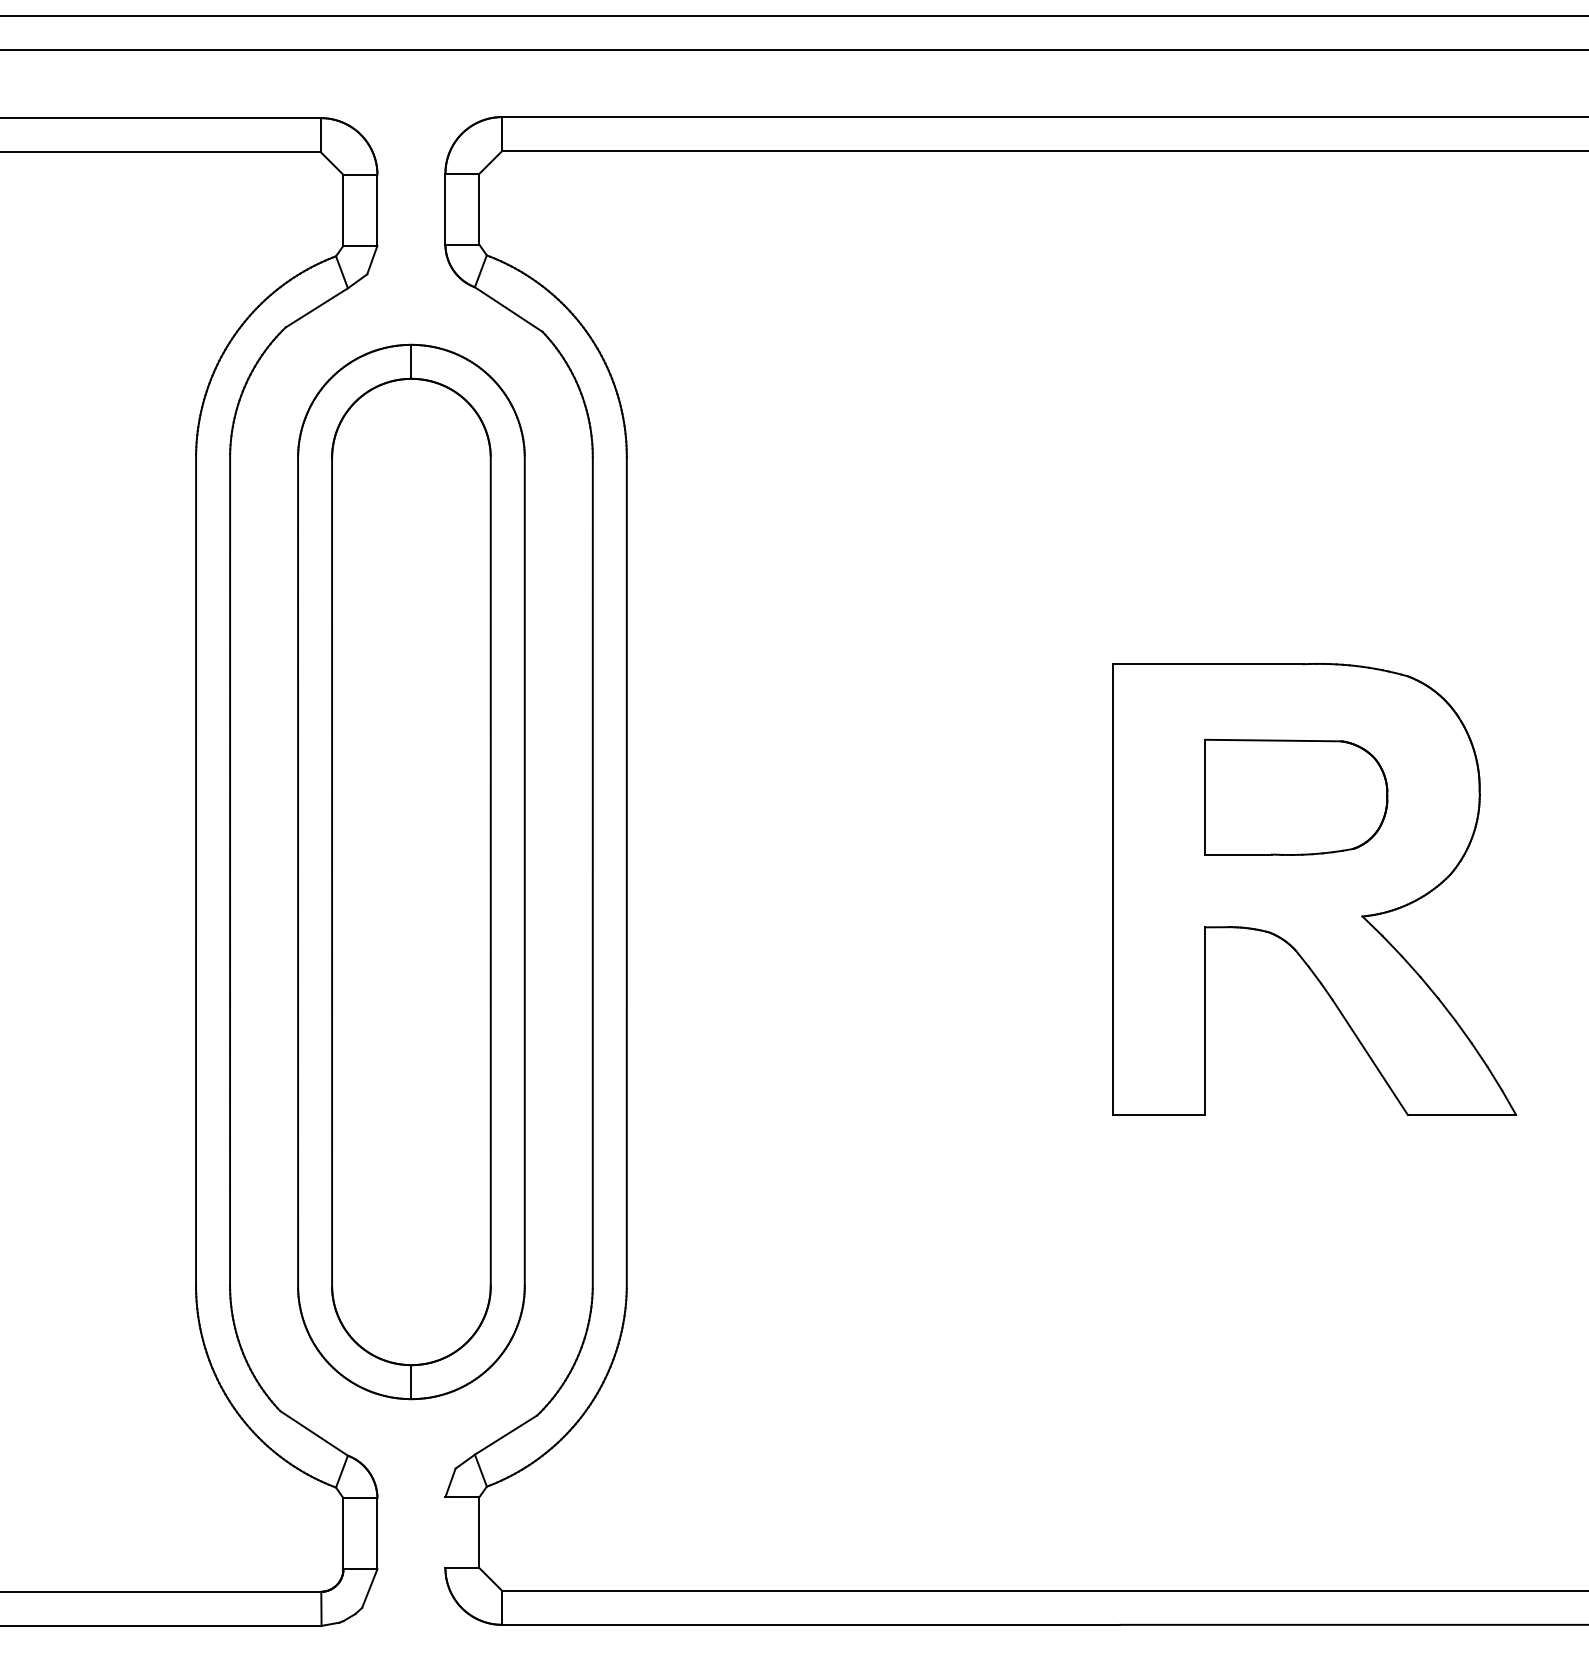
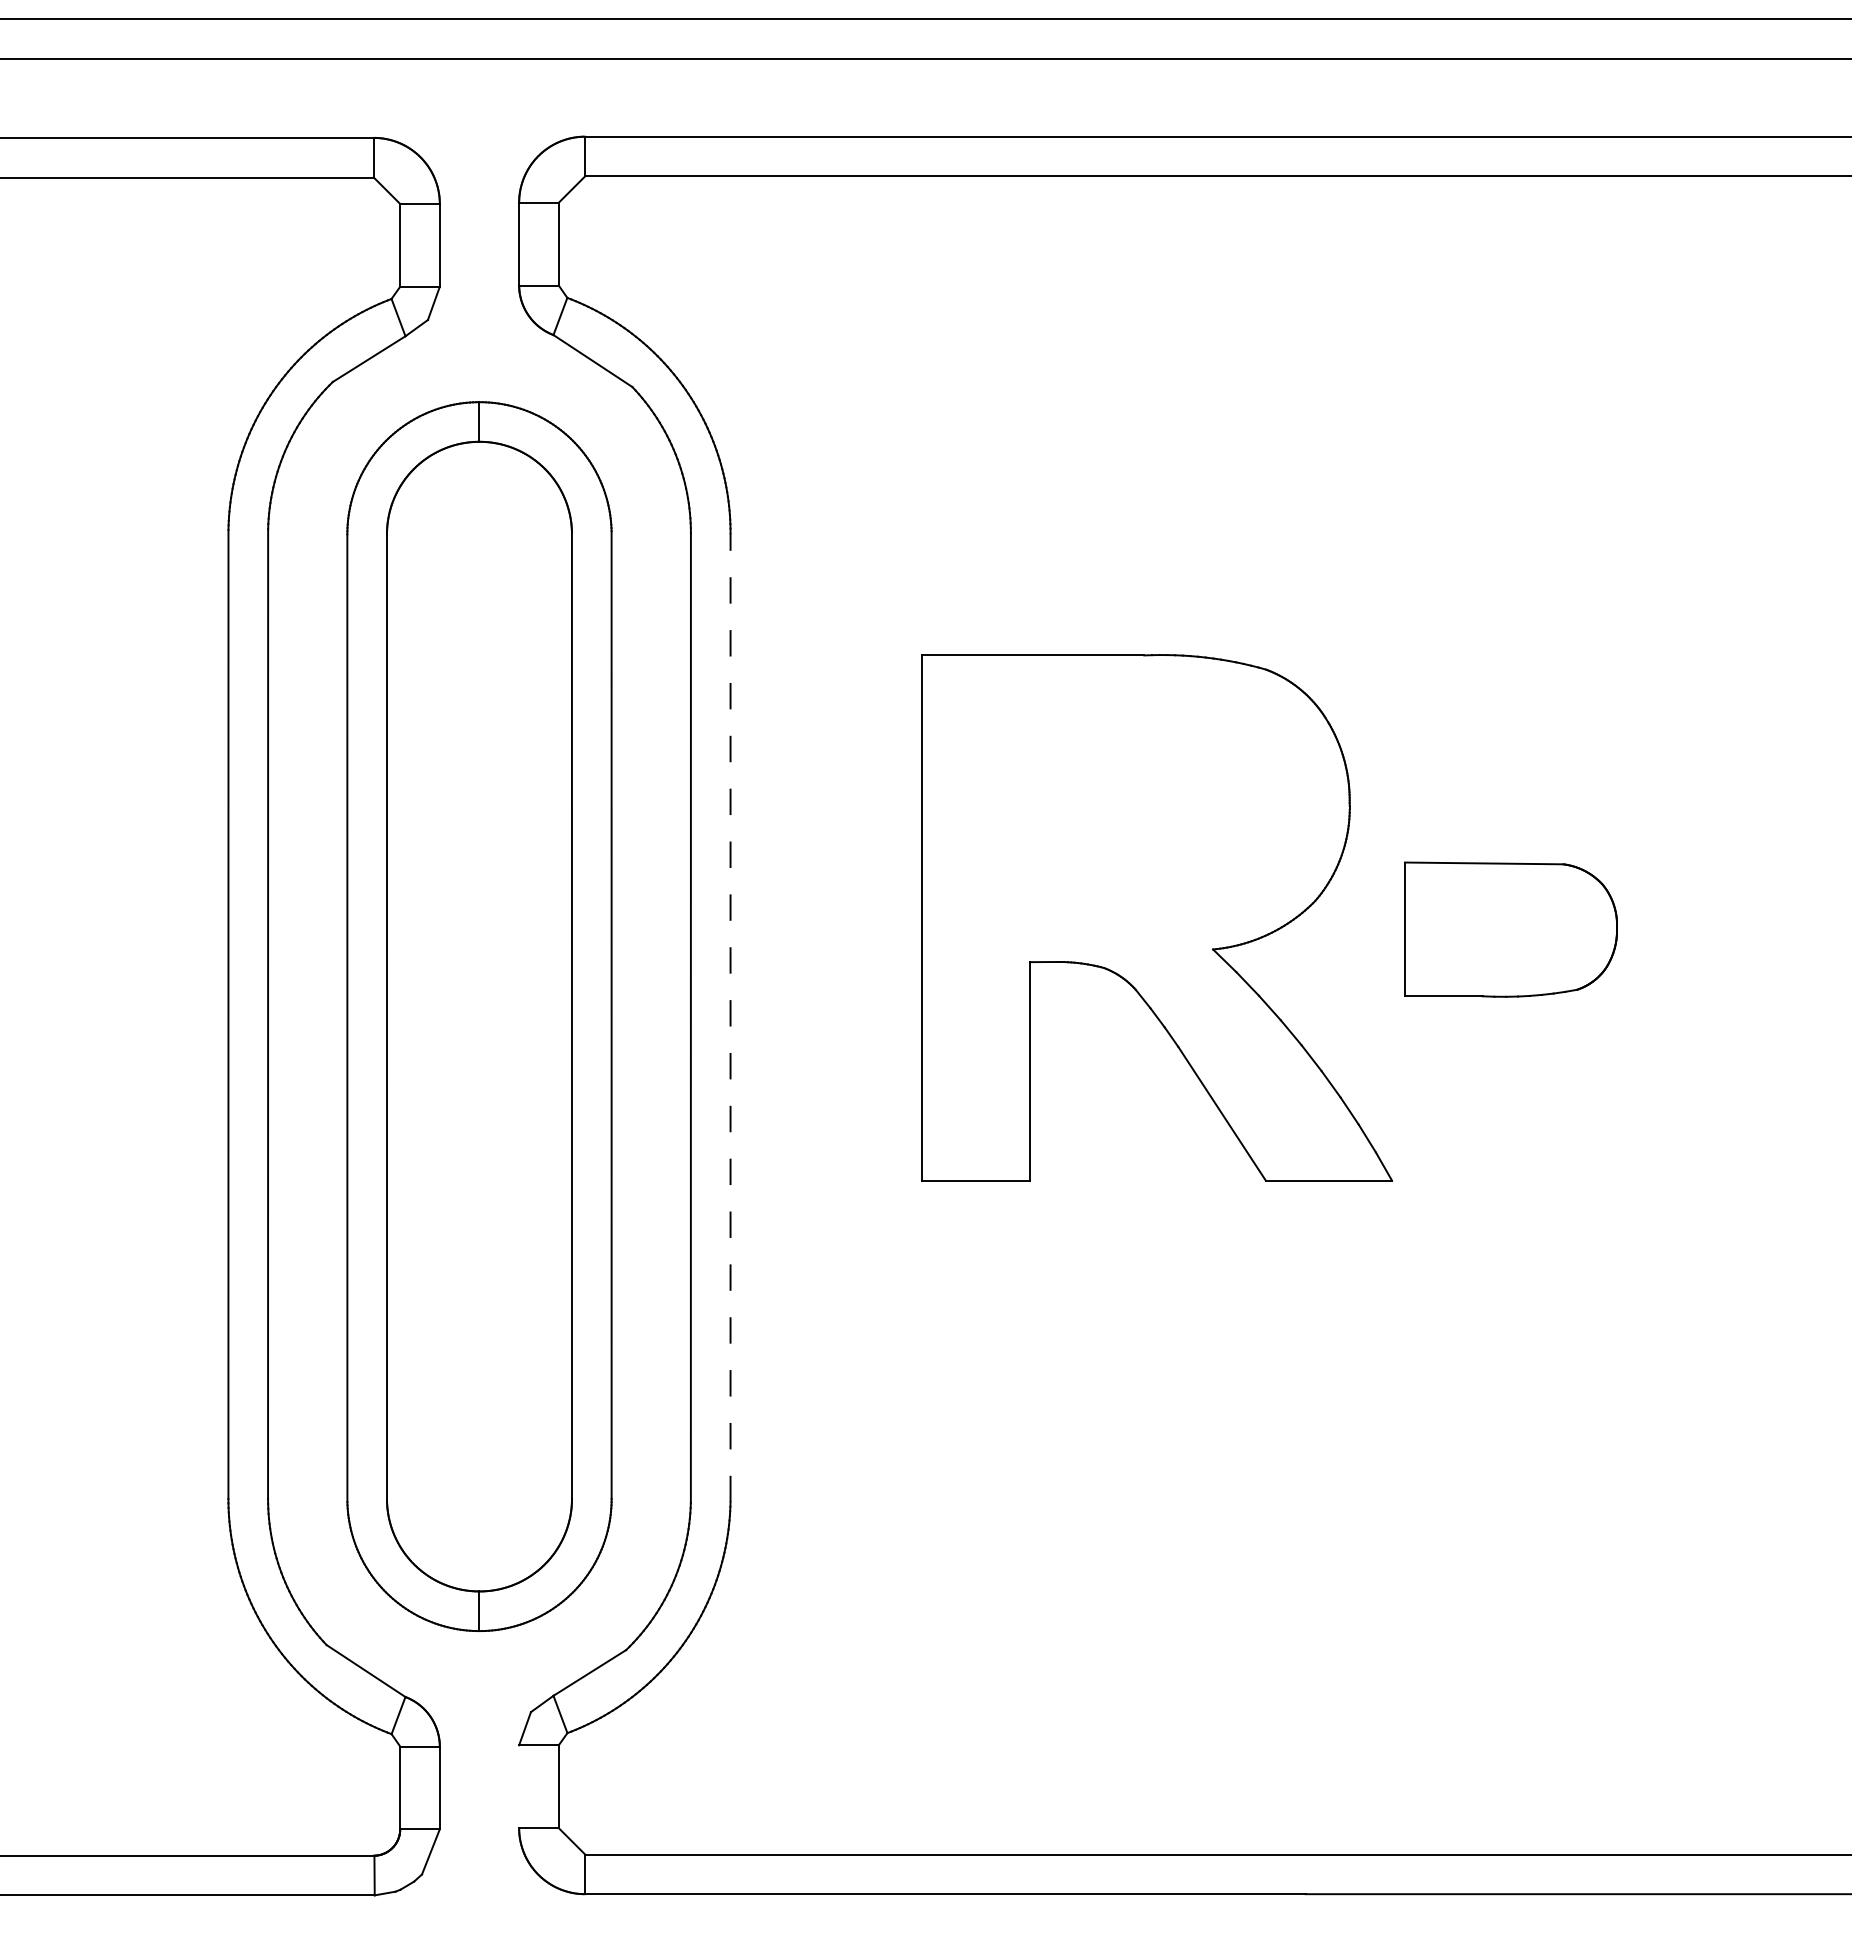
line: (626, 872) -> (730, 1017), solid -> dashed
part: (1313, 889) -> (1156, 917), moved

